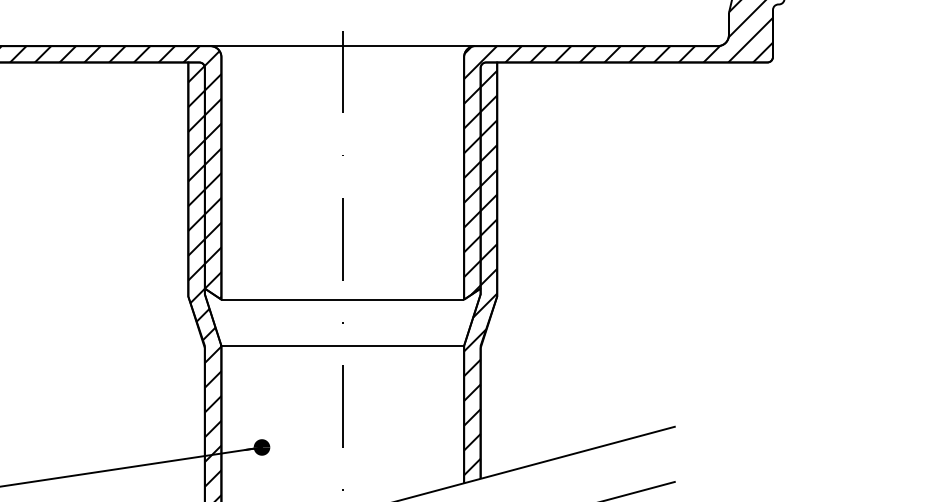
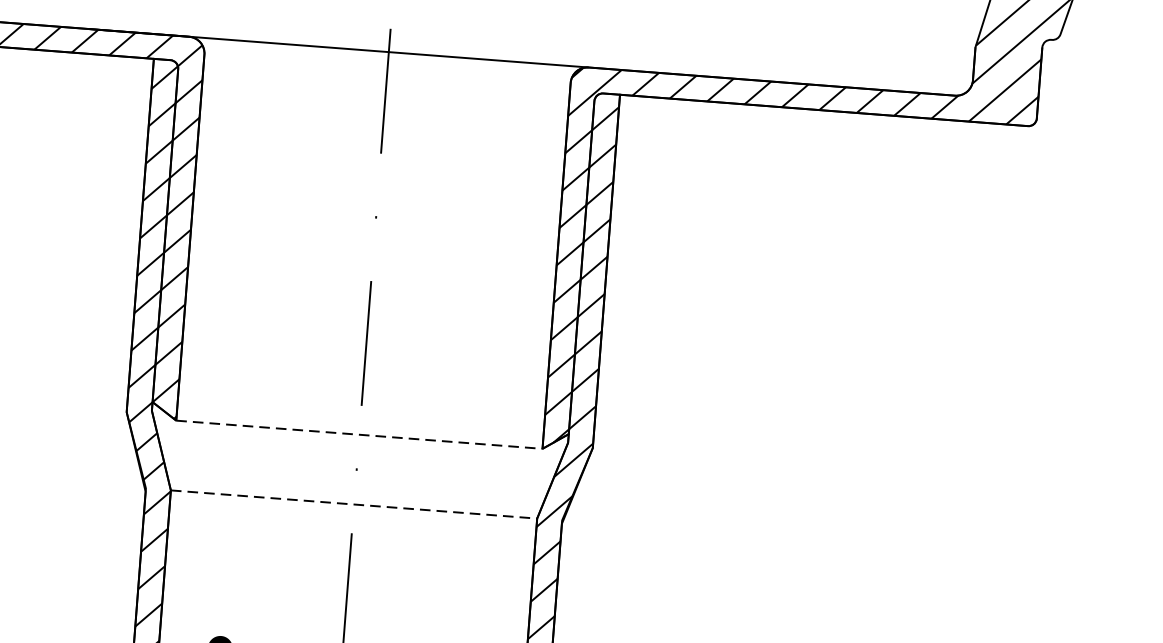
line: (343, 299) -> (360, 434), solid -> dashed
line: (343, 345) -> (355, 504), solid -> dashed

